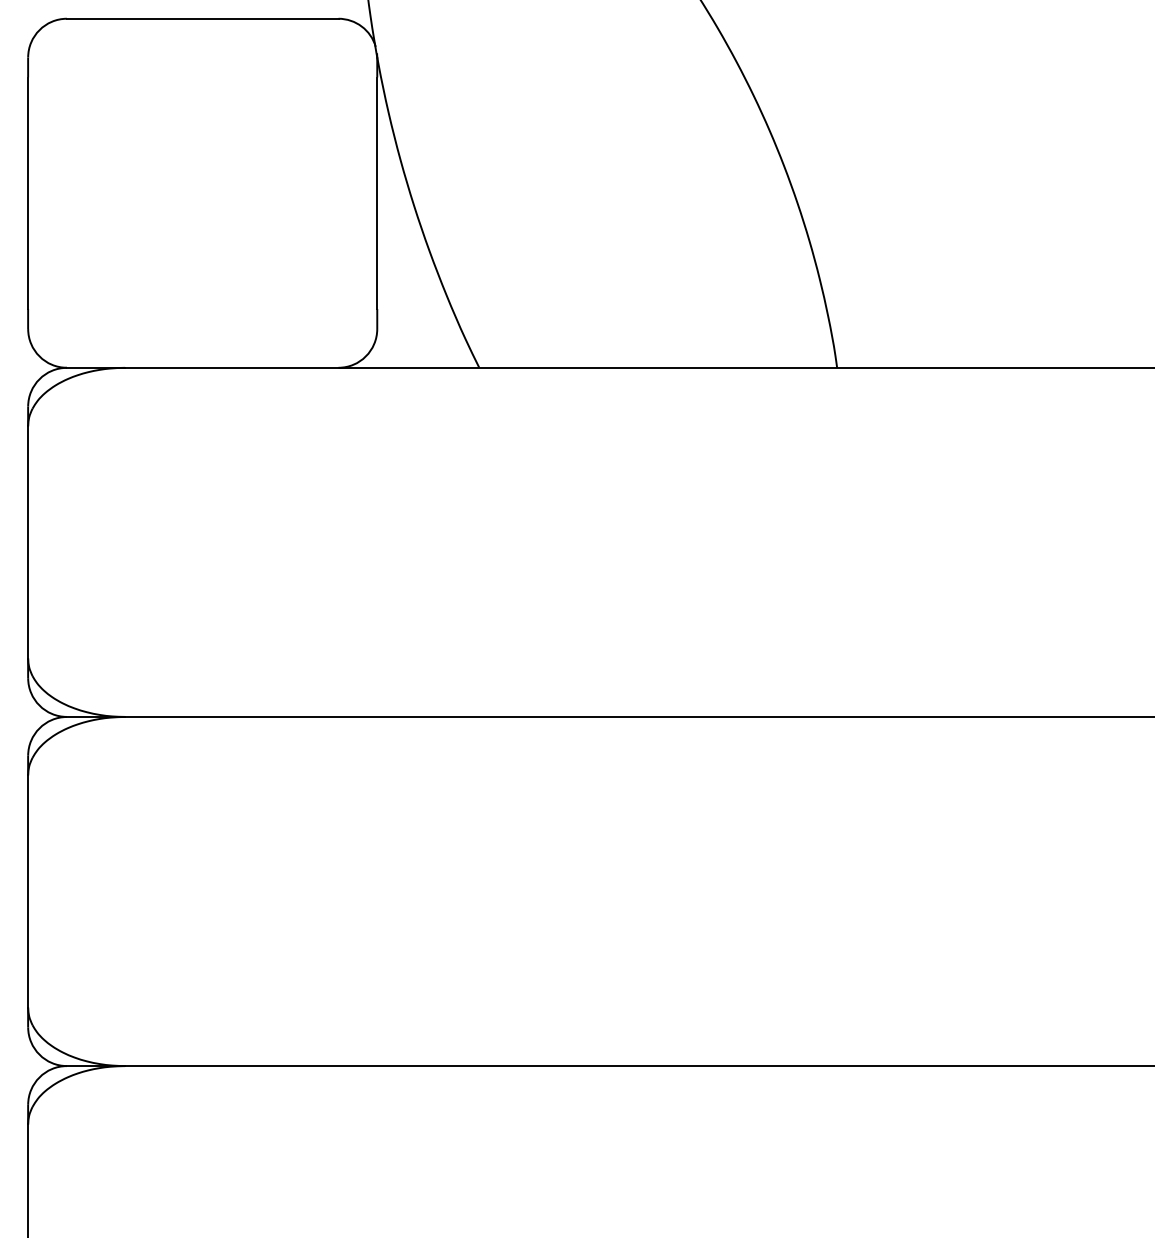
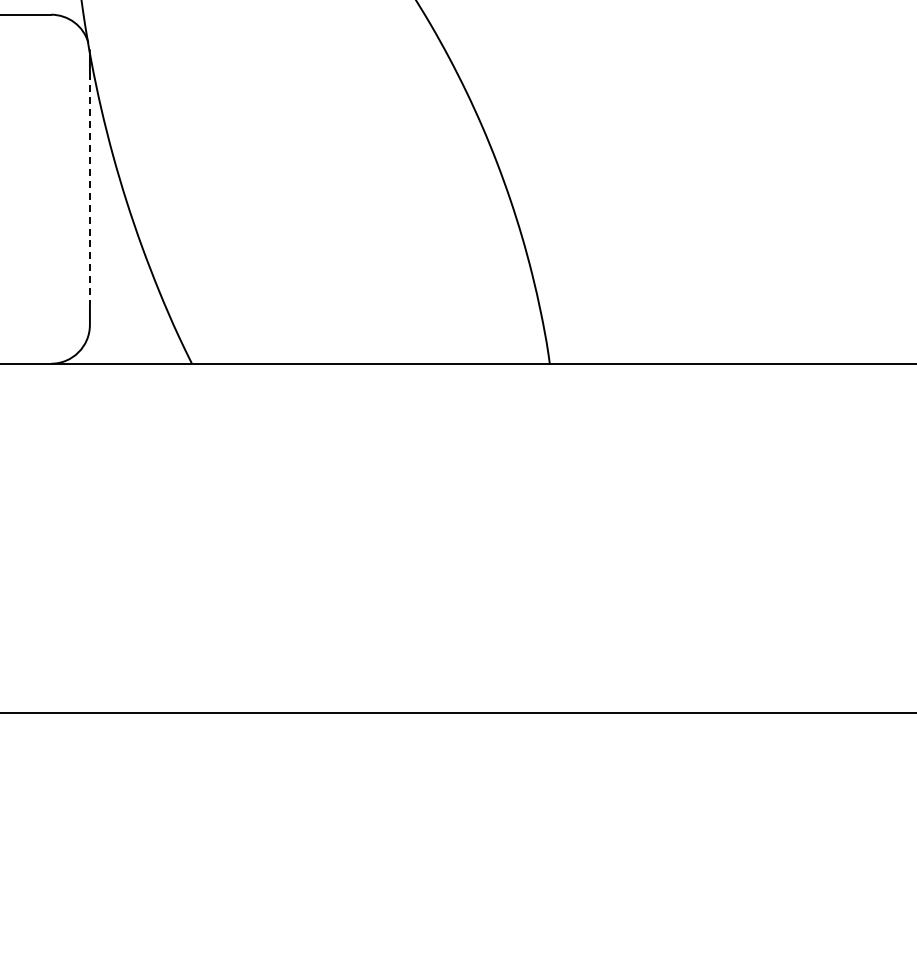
line: (377, 193) -> (90, 189), solid -> dashed

